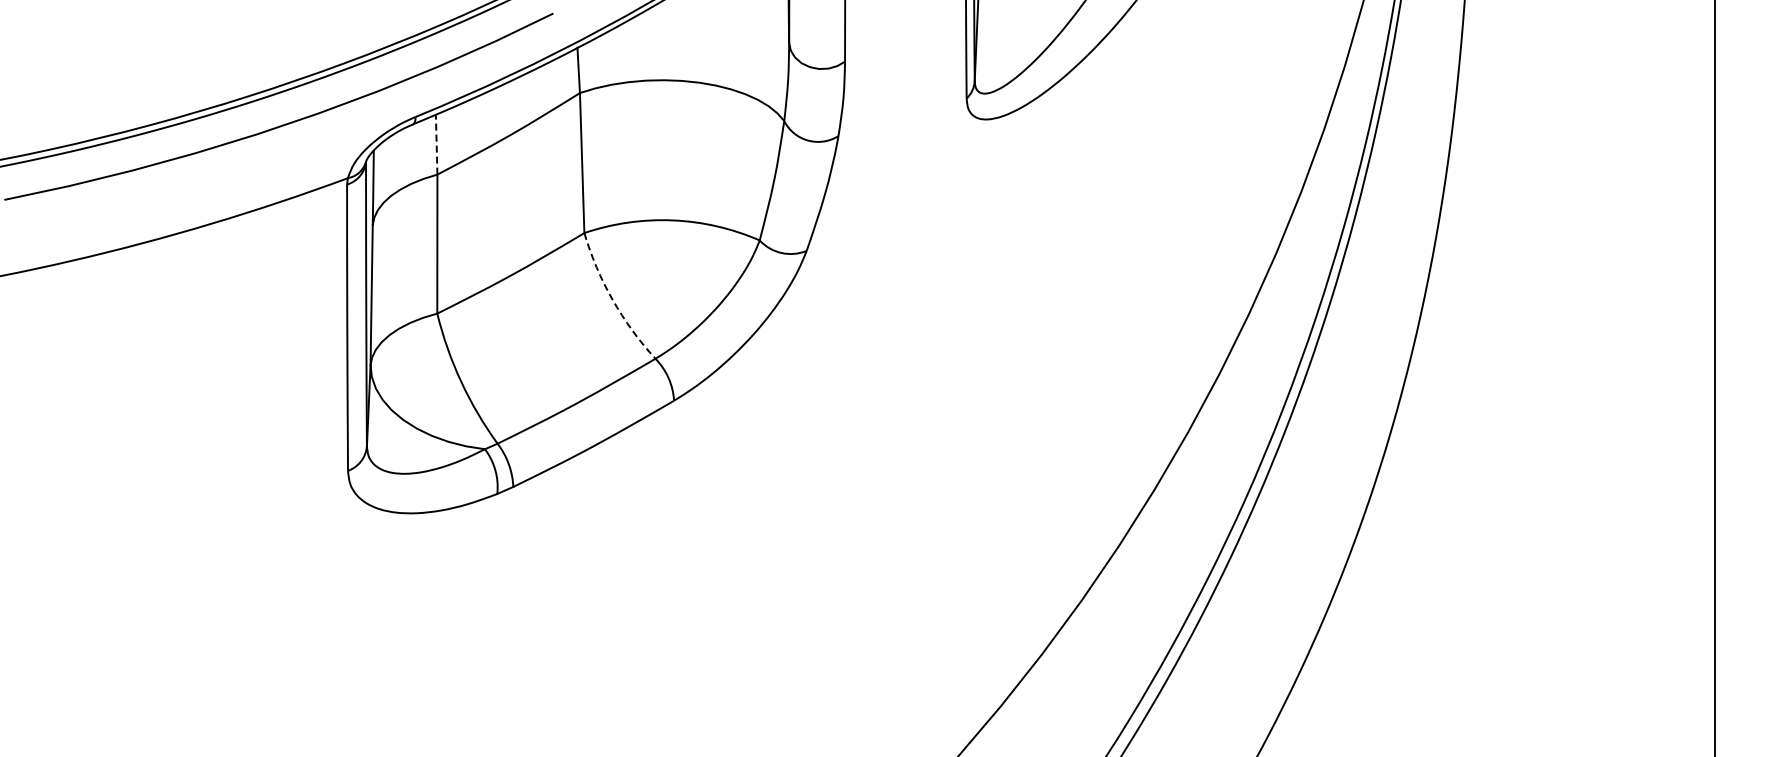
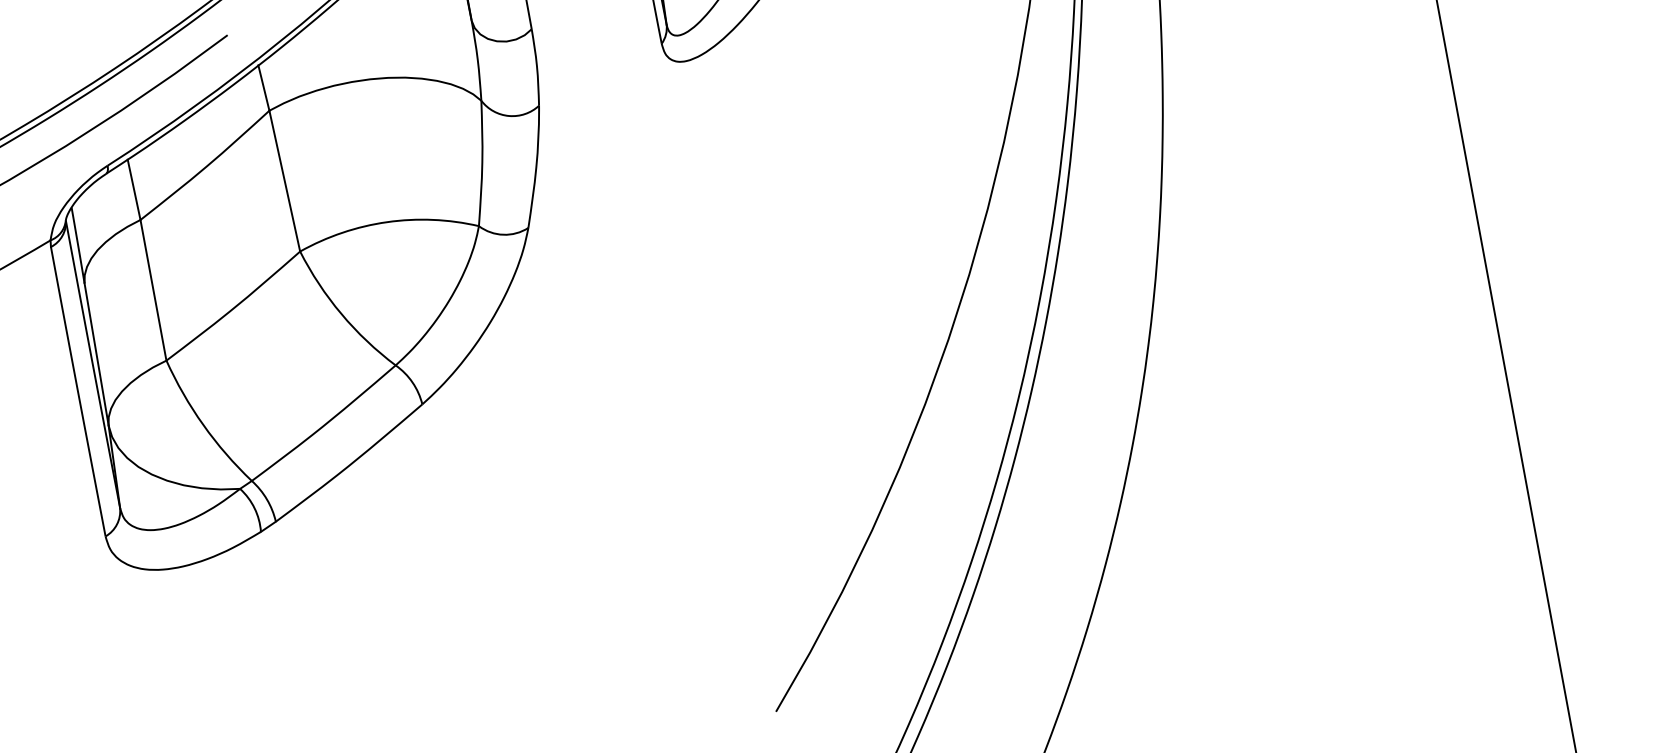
line: (436, 144) -> (133, 189), dashed -> solid
arc: (612, 300) -> (341, 314), dashed -> solid

